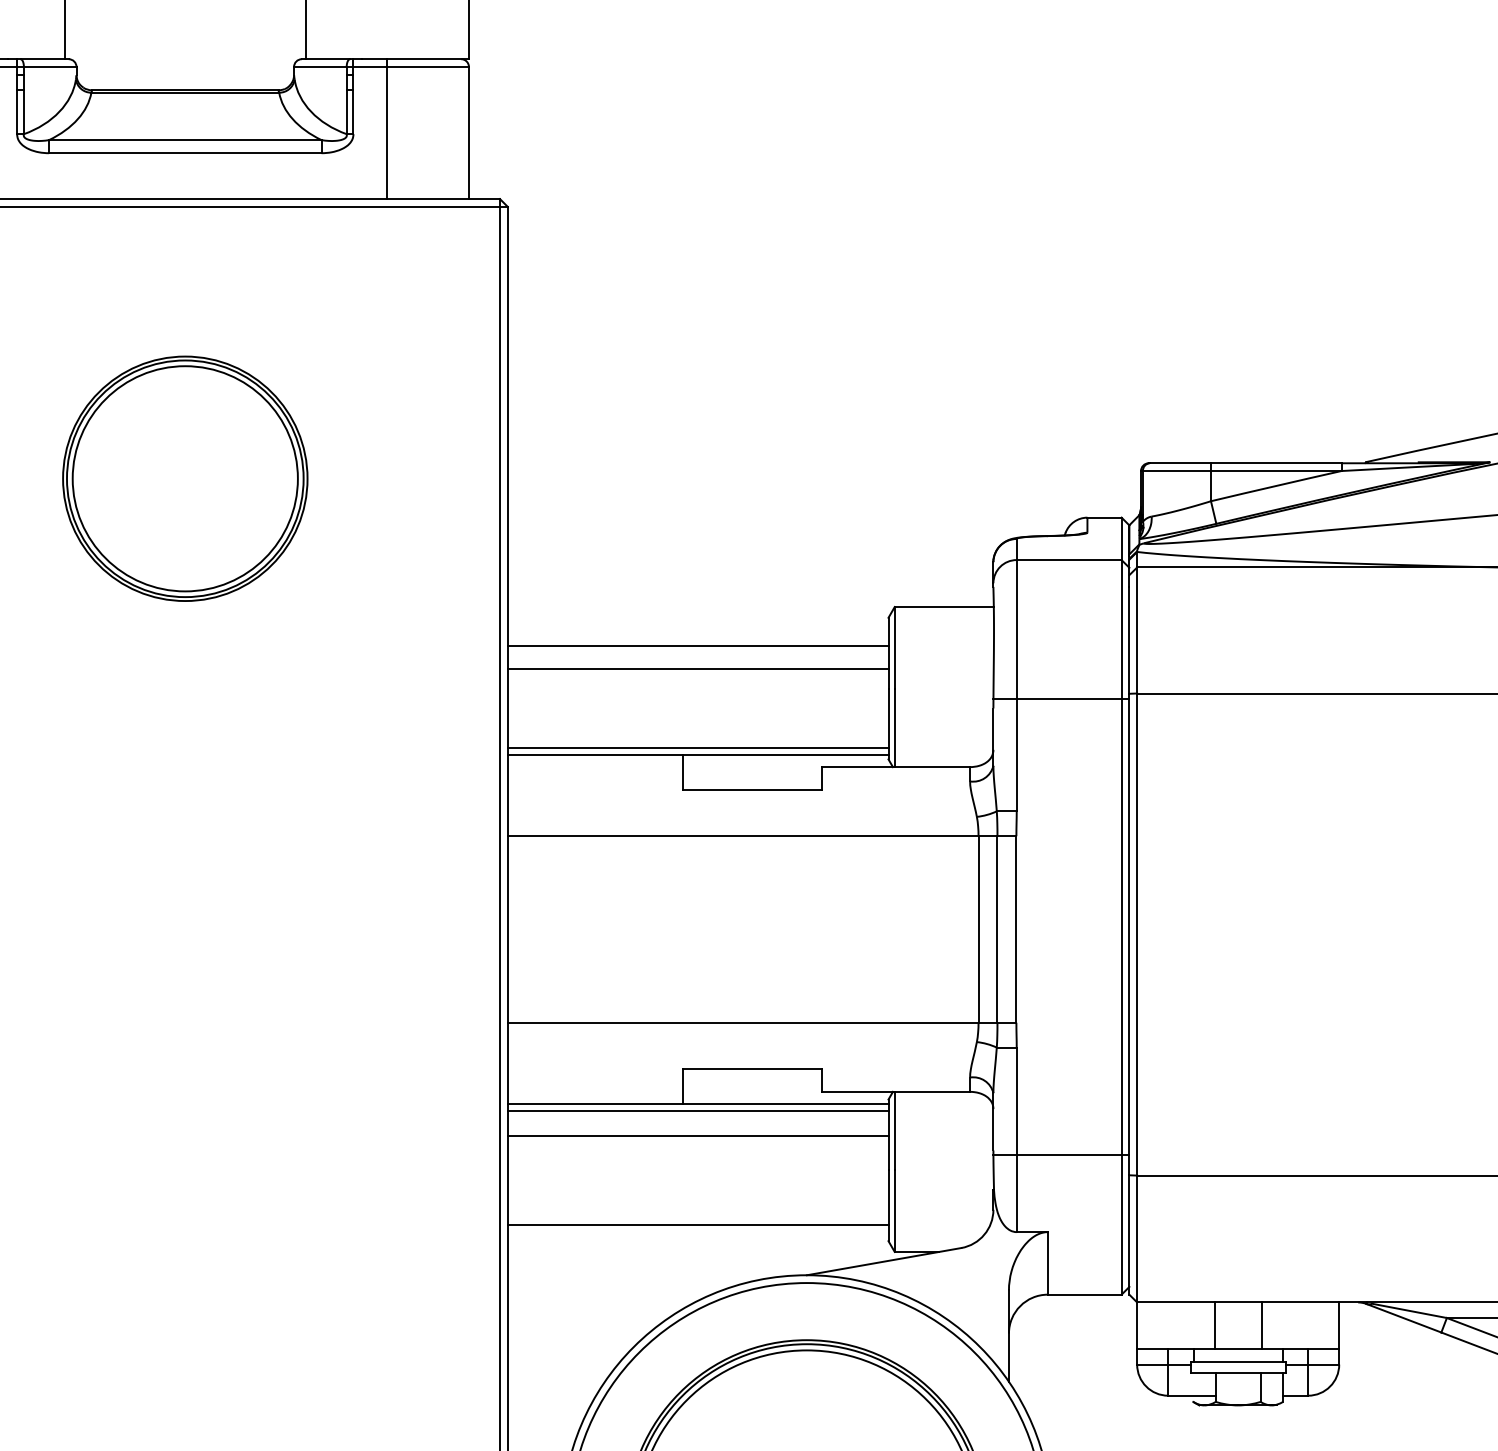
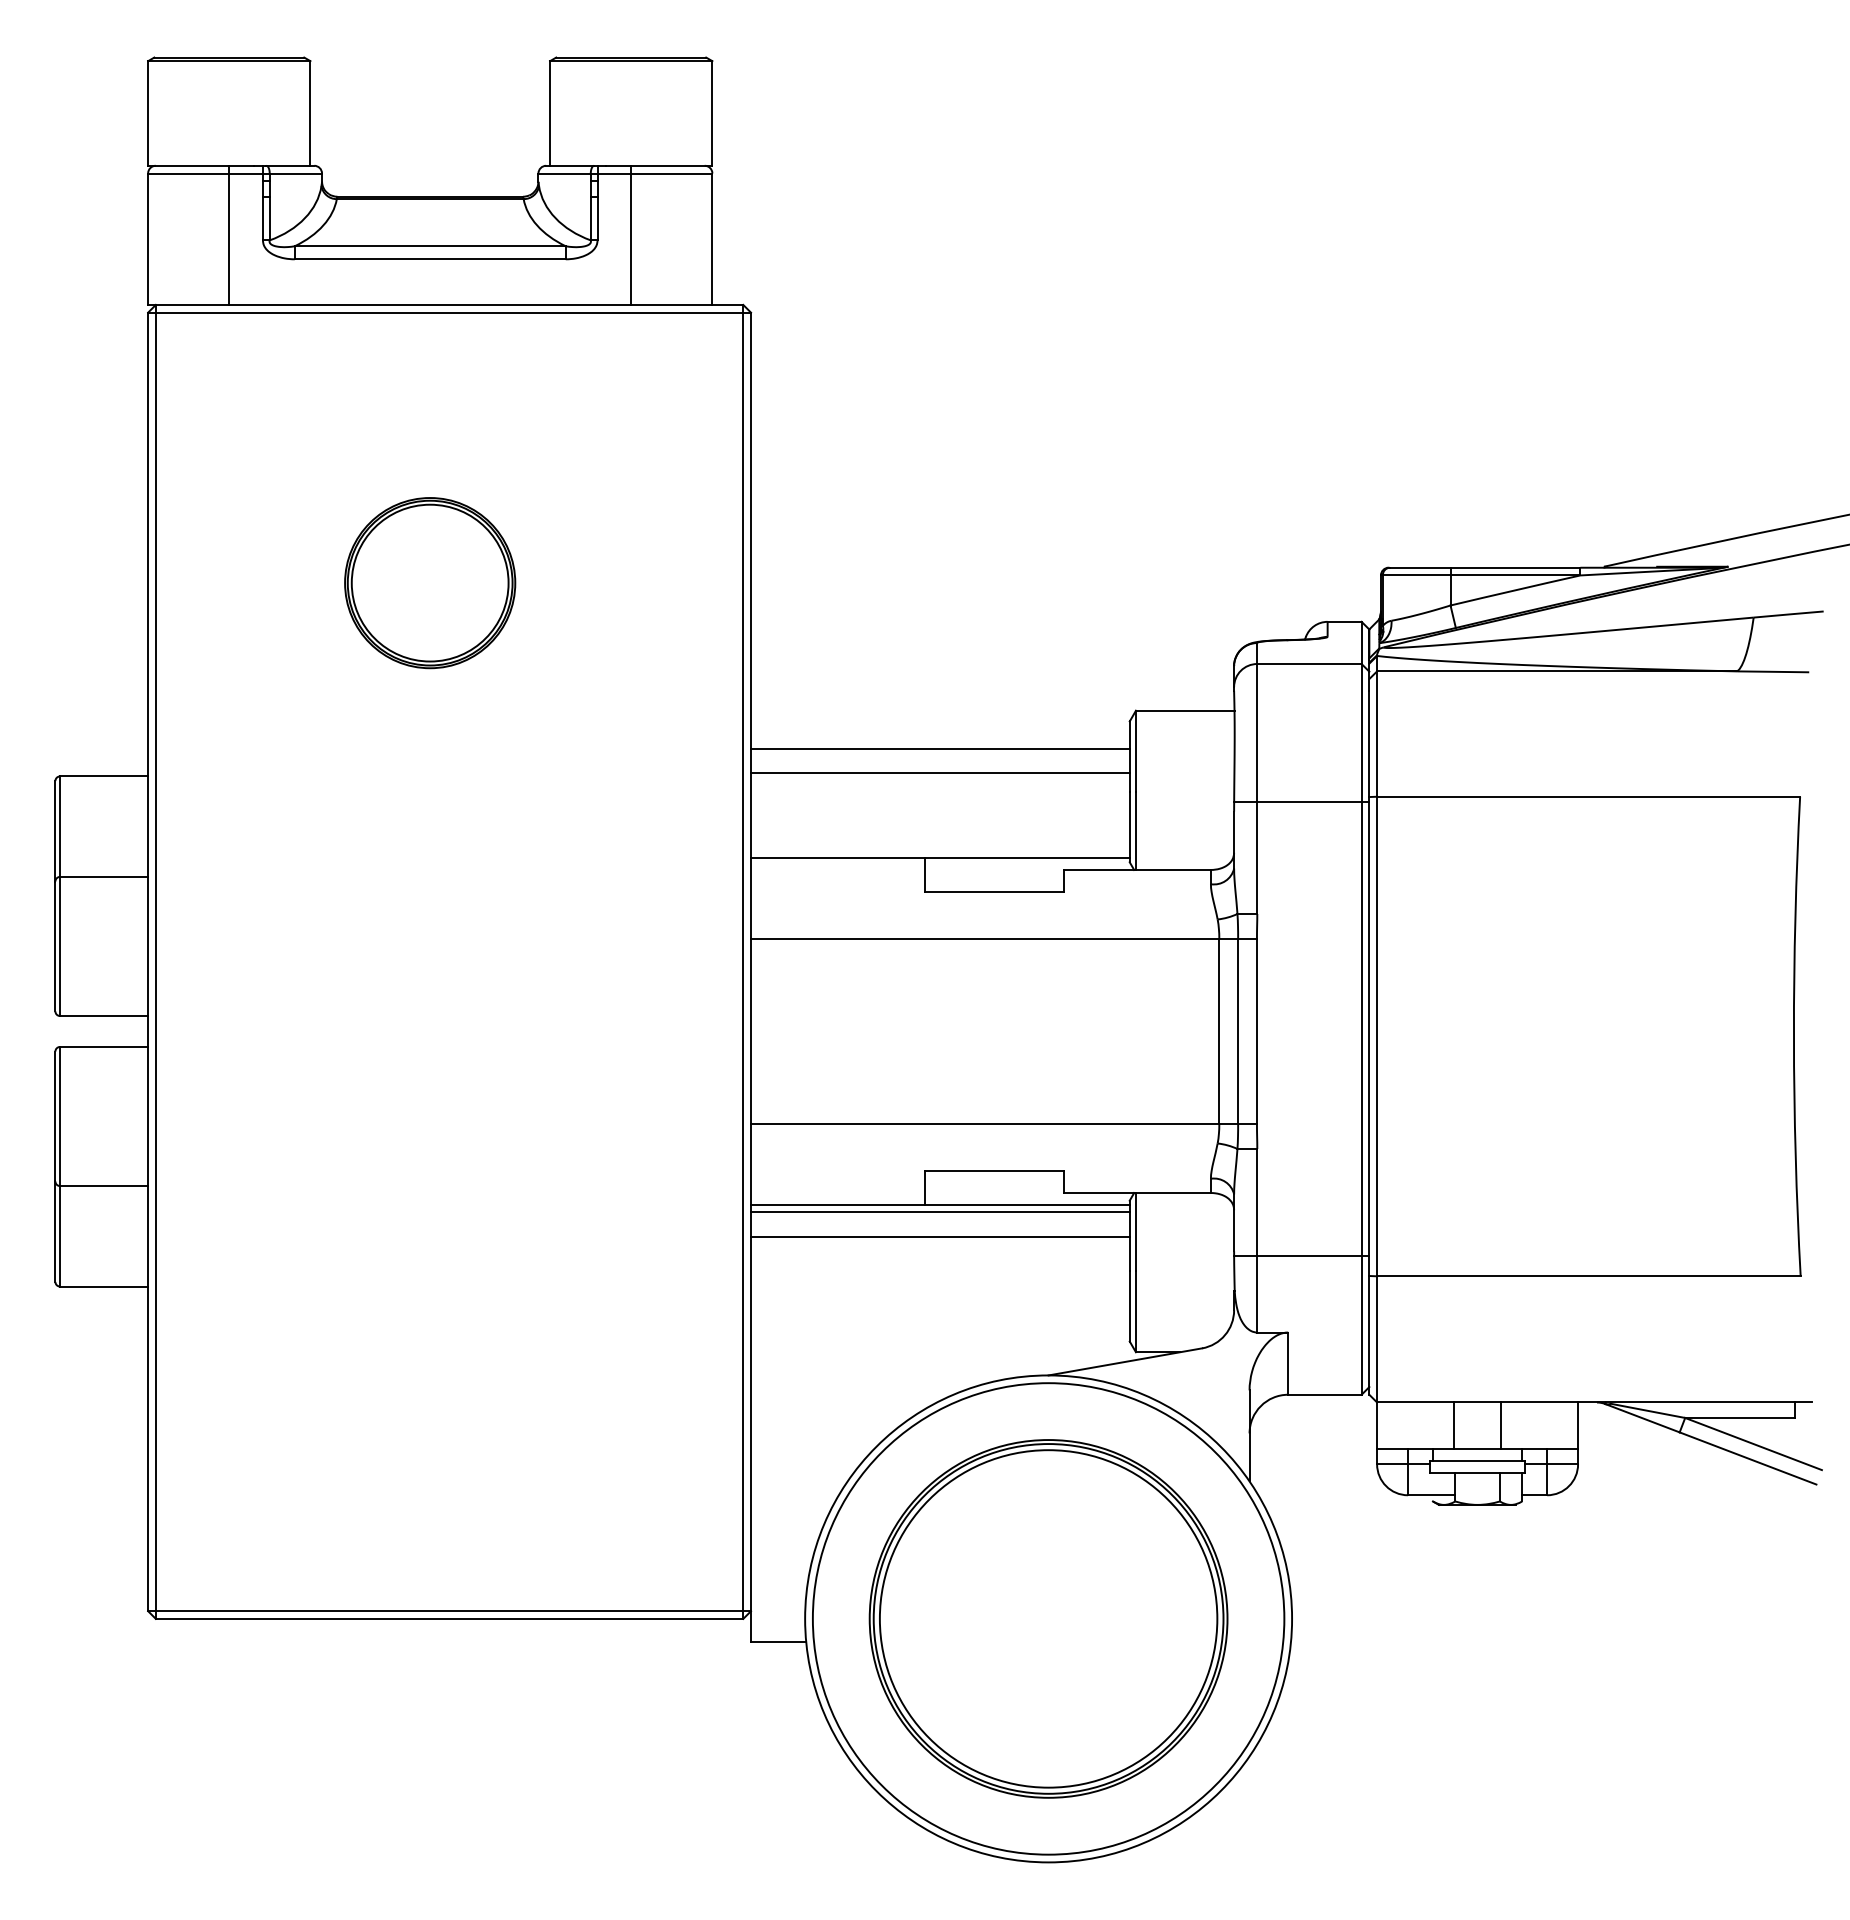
part: (184, 478) -> (429, 582), size x0.7
line: (698, 747) -> (940, 850), removed
line: (698, 1225) -> (940, 1325), removed

